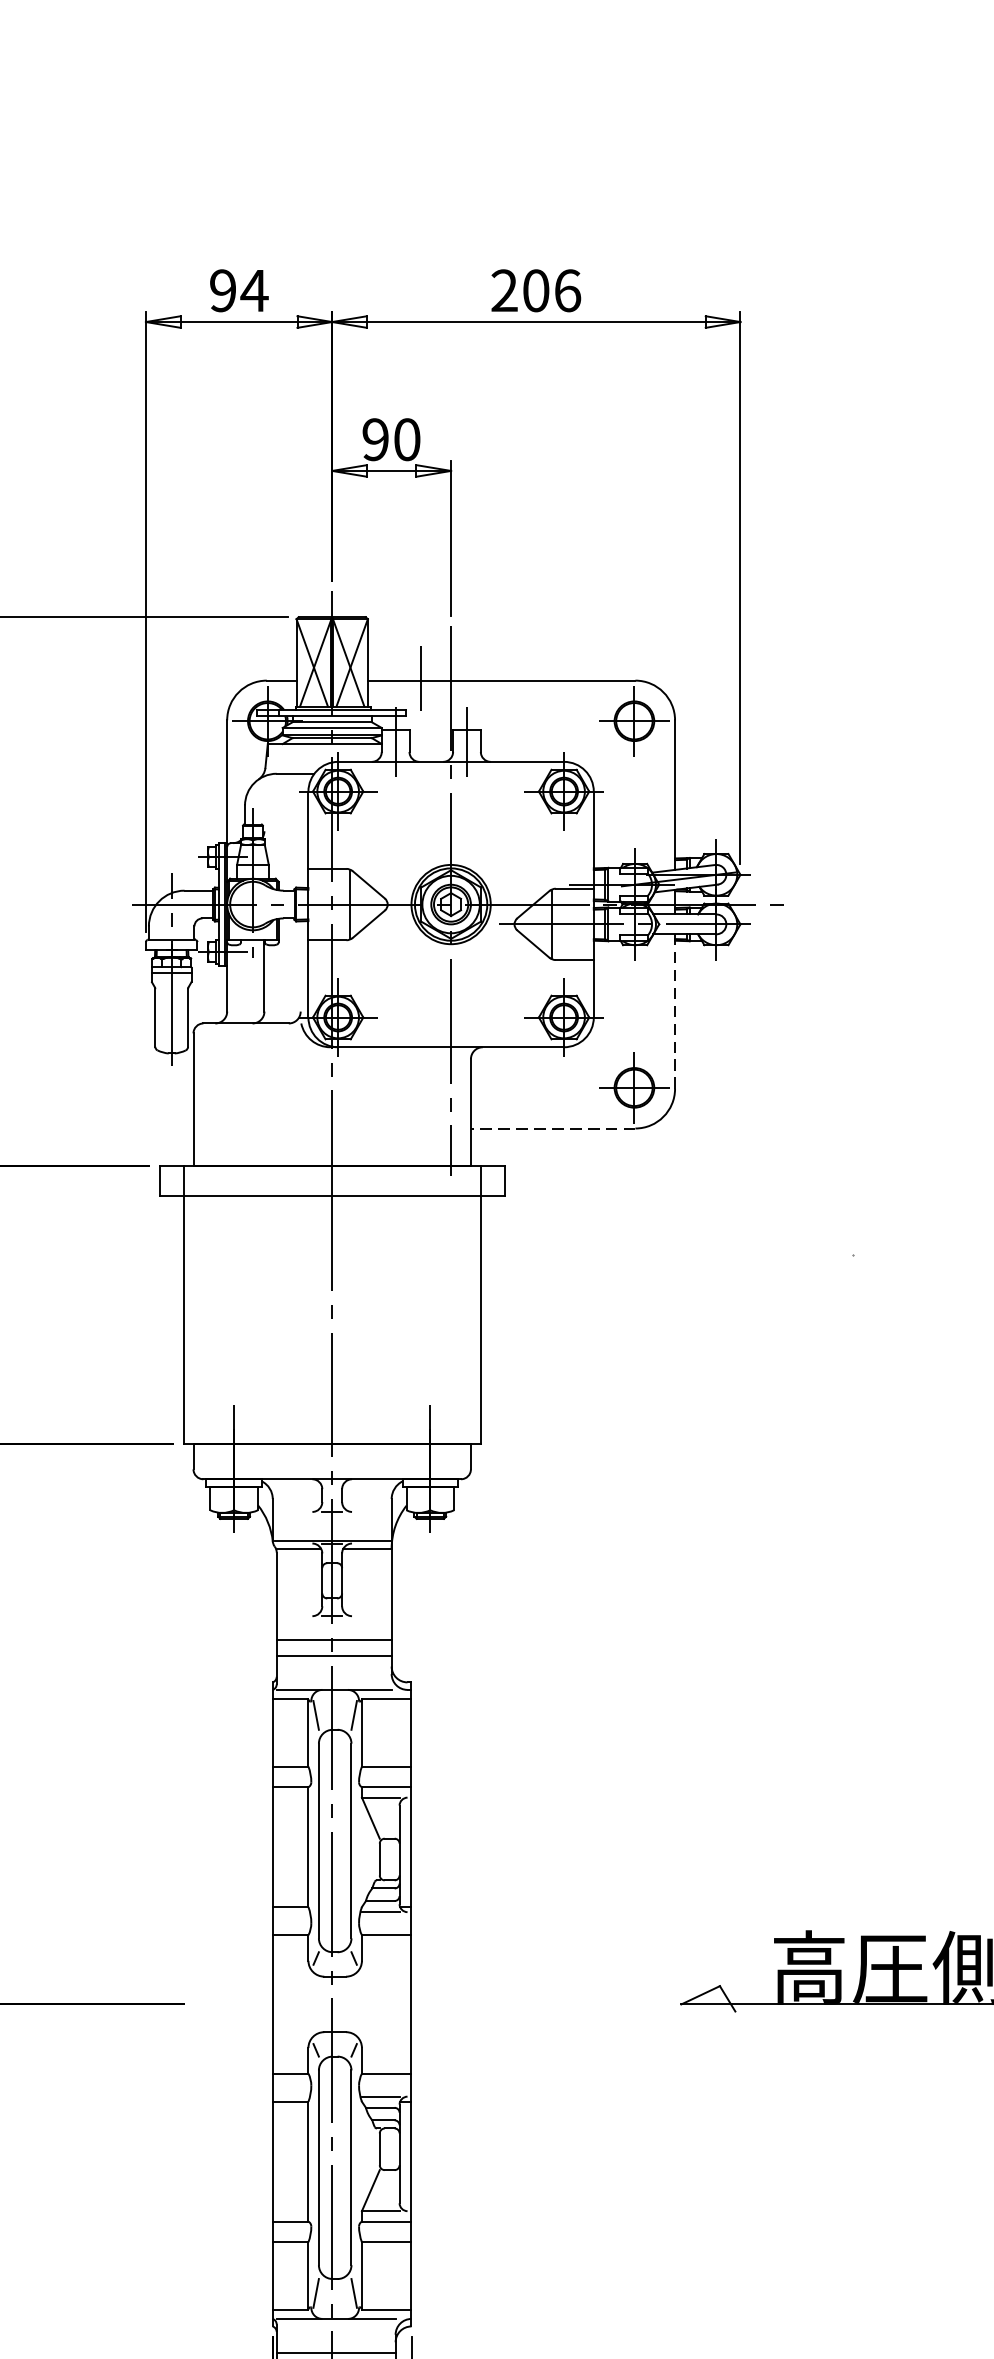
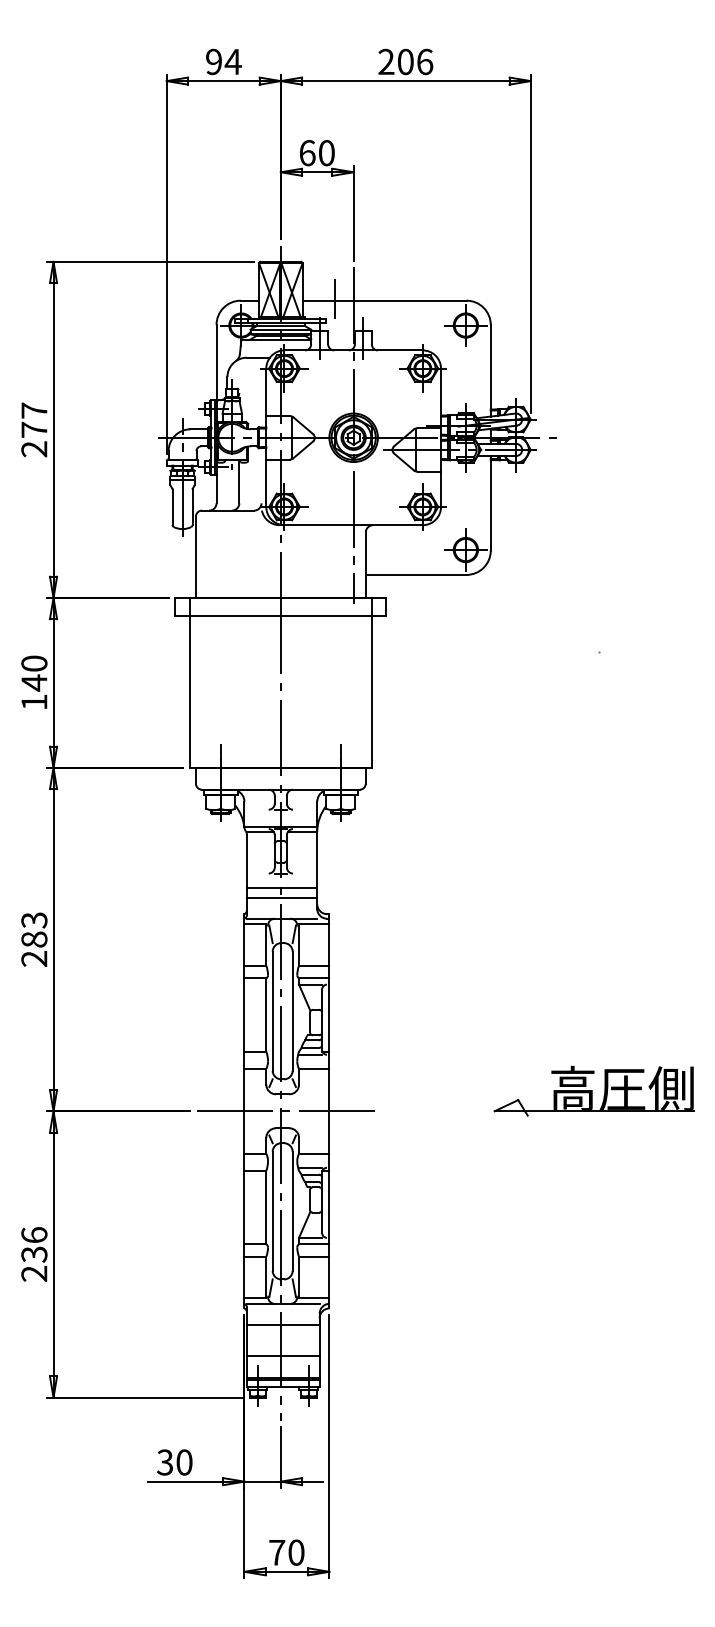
text: (375, 440) -> (307, 153), 90 -> 60
line: (674, 1010) -> (490, 502), dashed -> solid
line: (552, 1127) -> (415, 574), dashed -> solid
line: (341, 2004) -> (286, 1111), added

